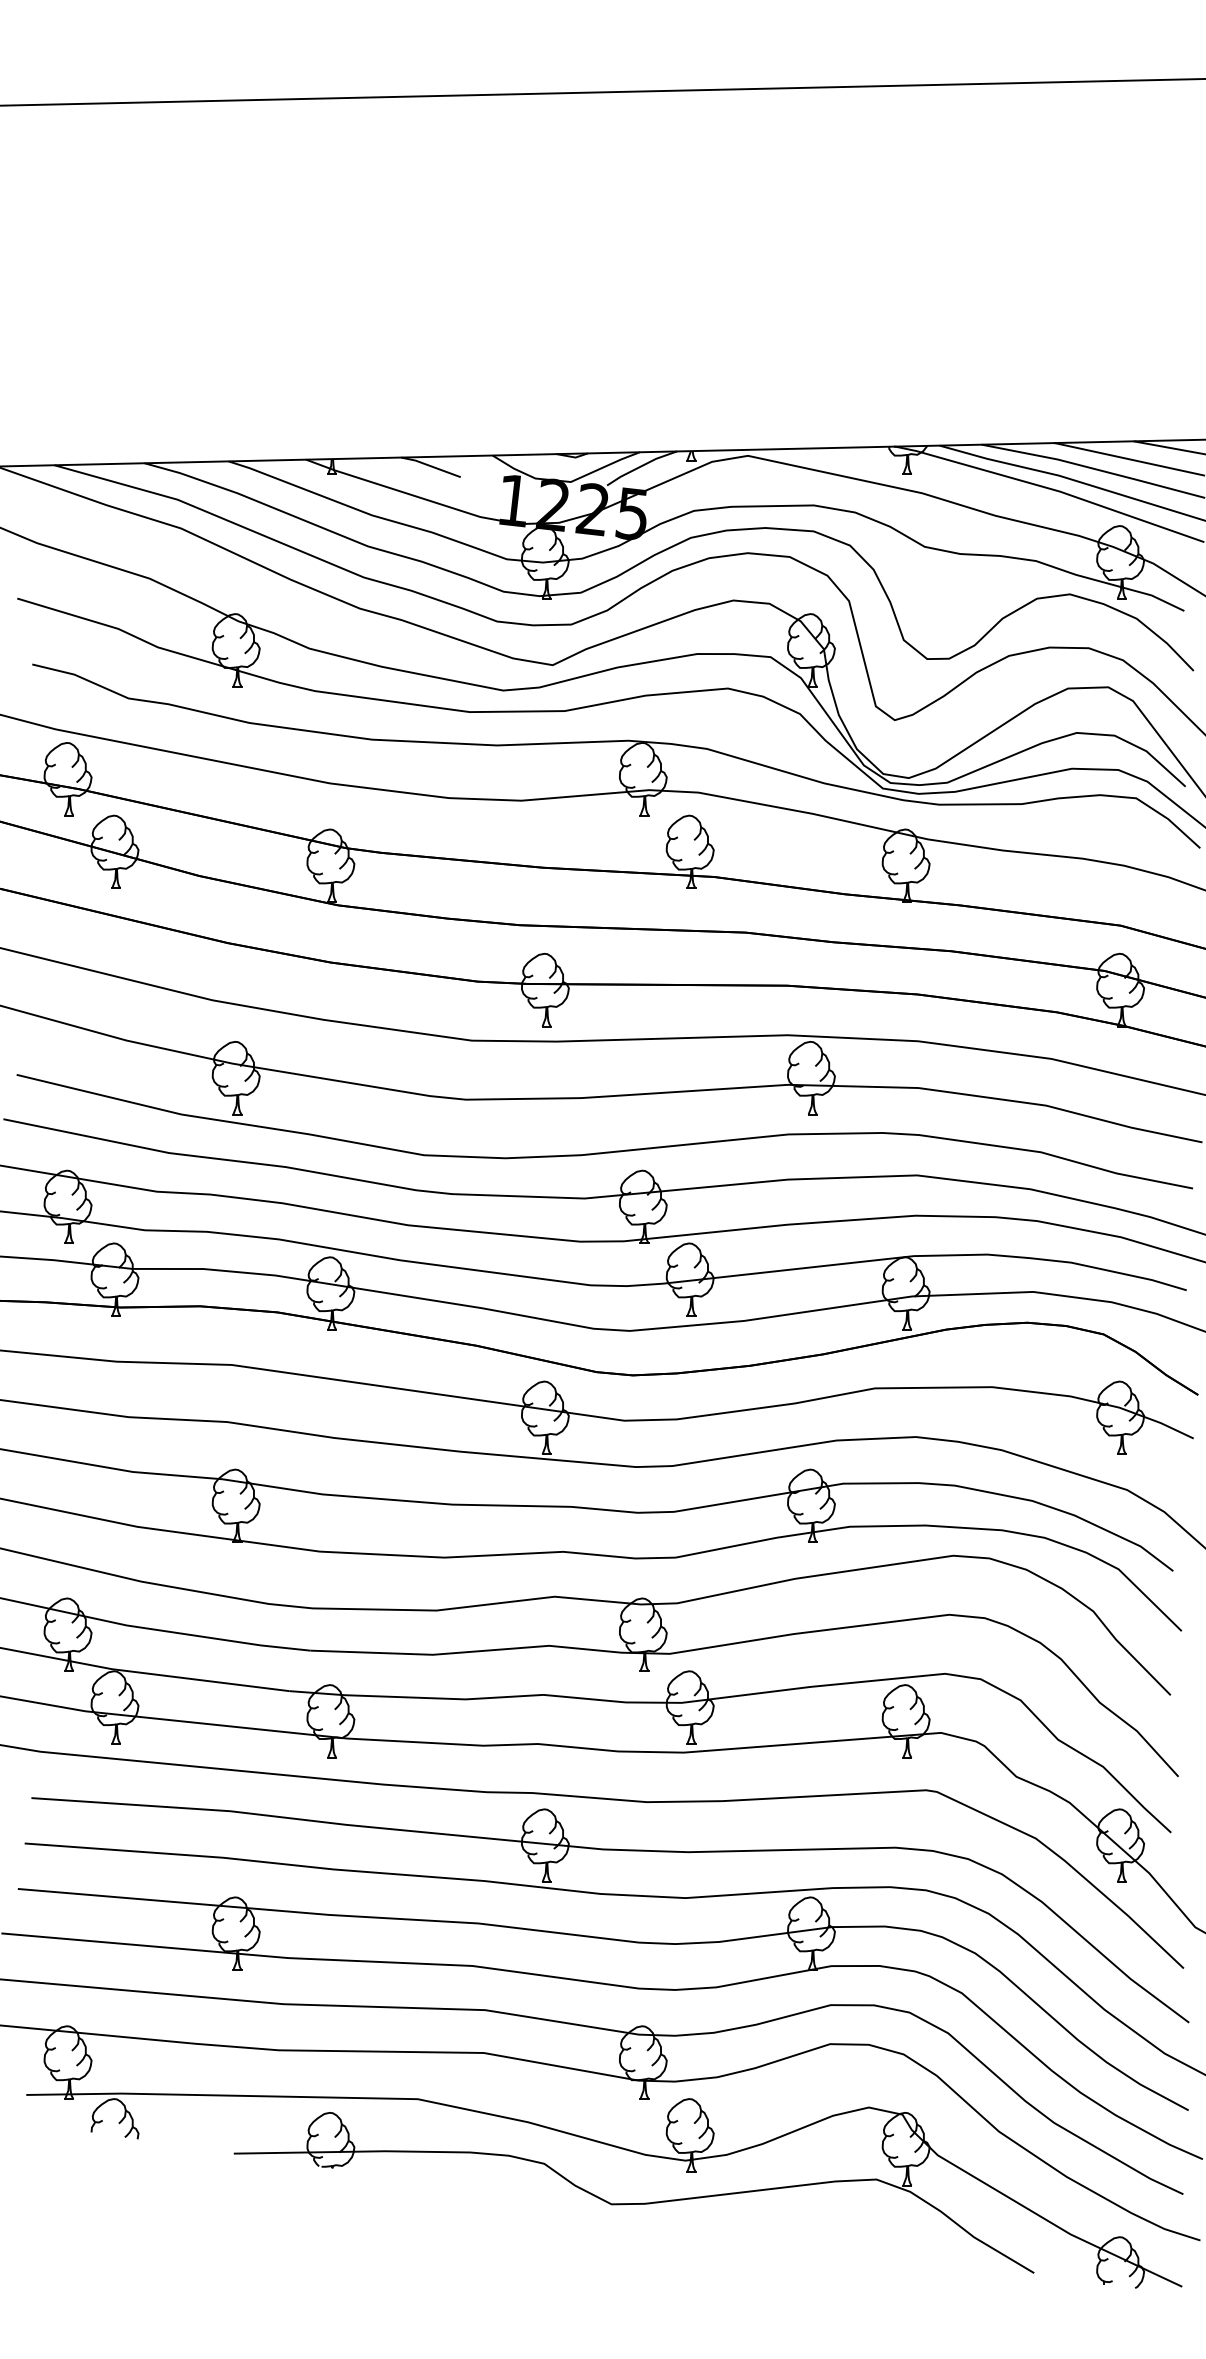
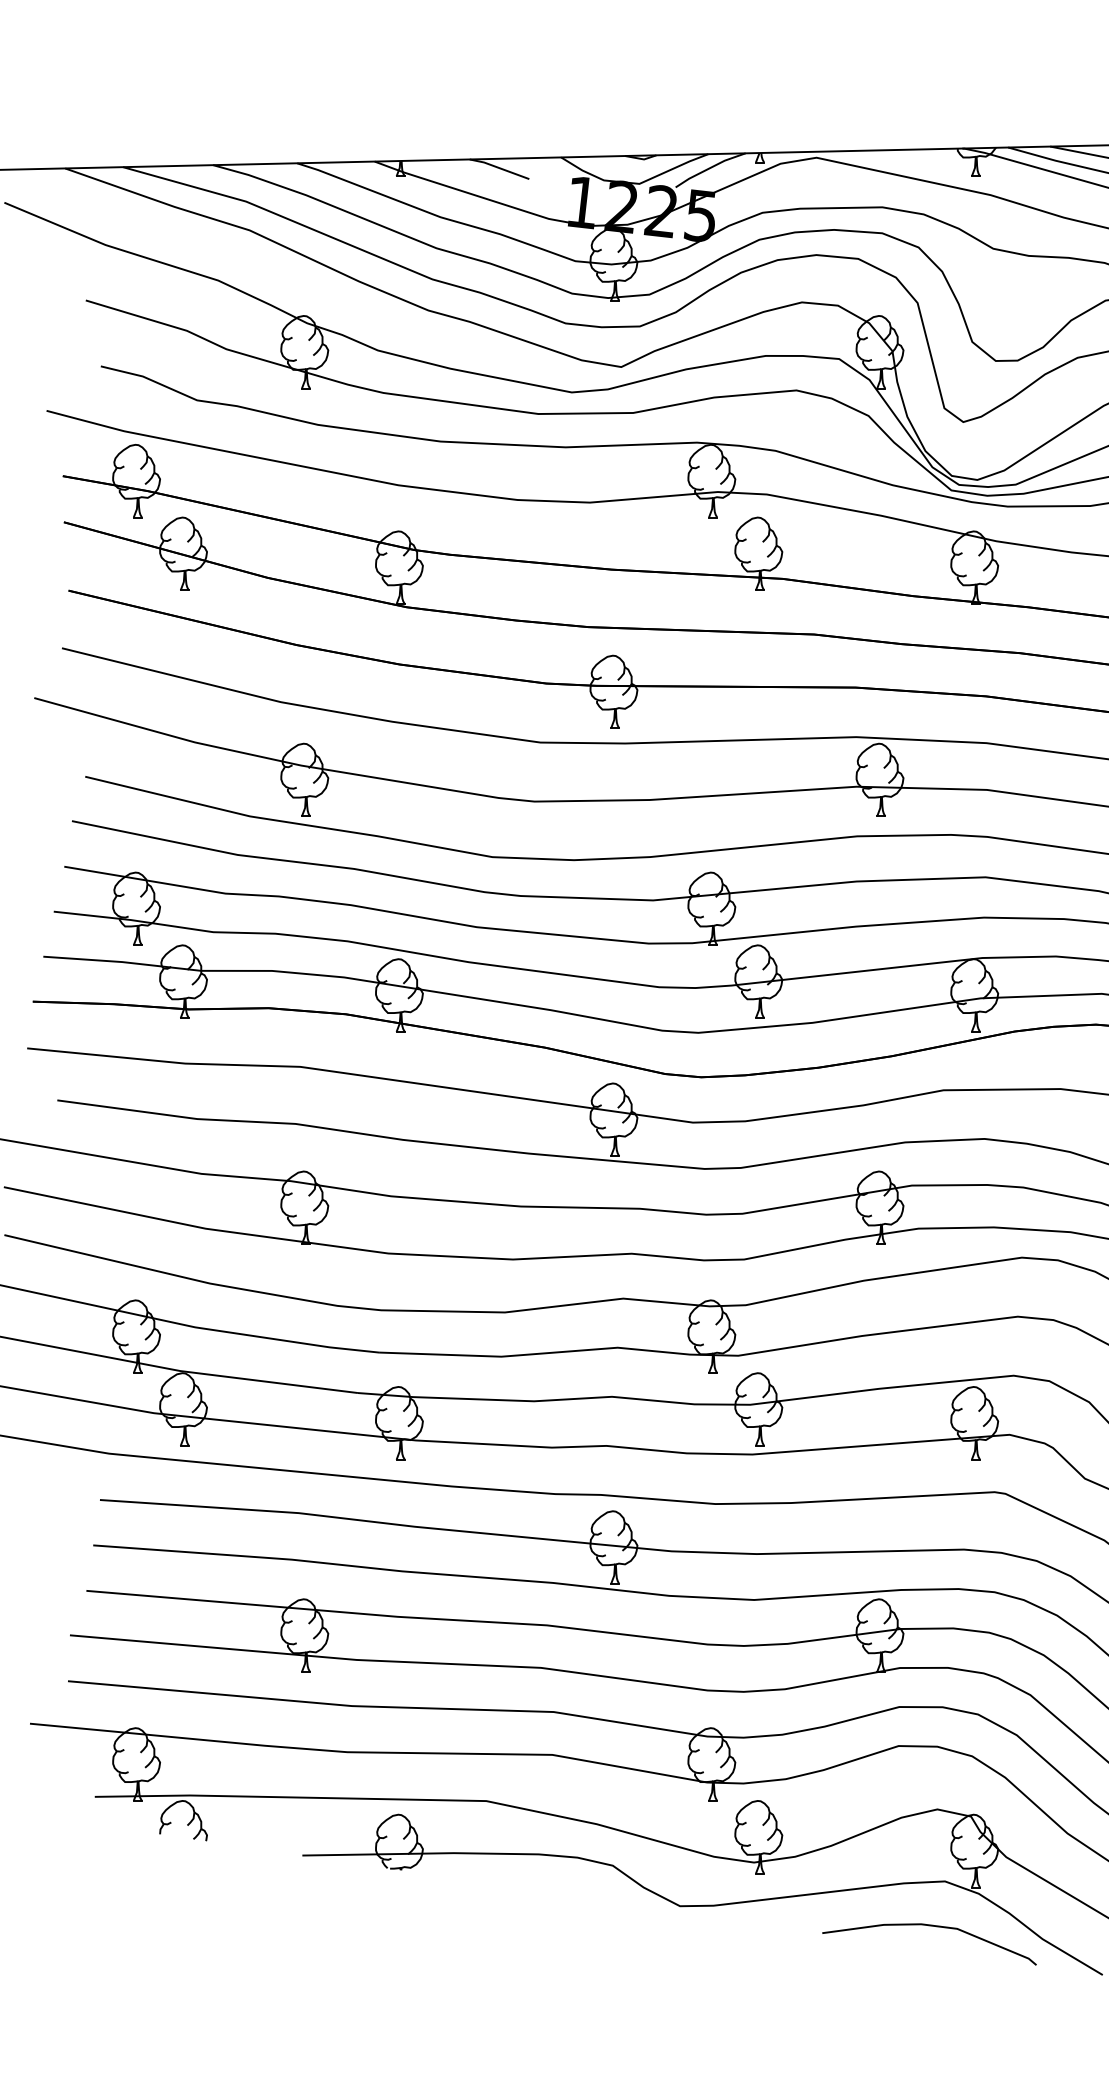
curve: (860, 2224) -> (929, 1926), added

